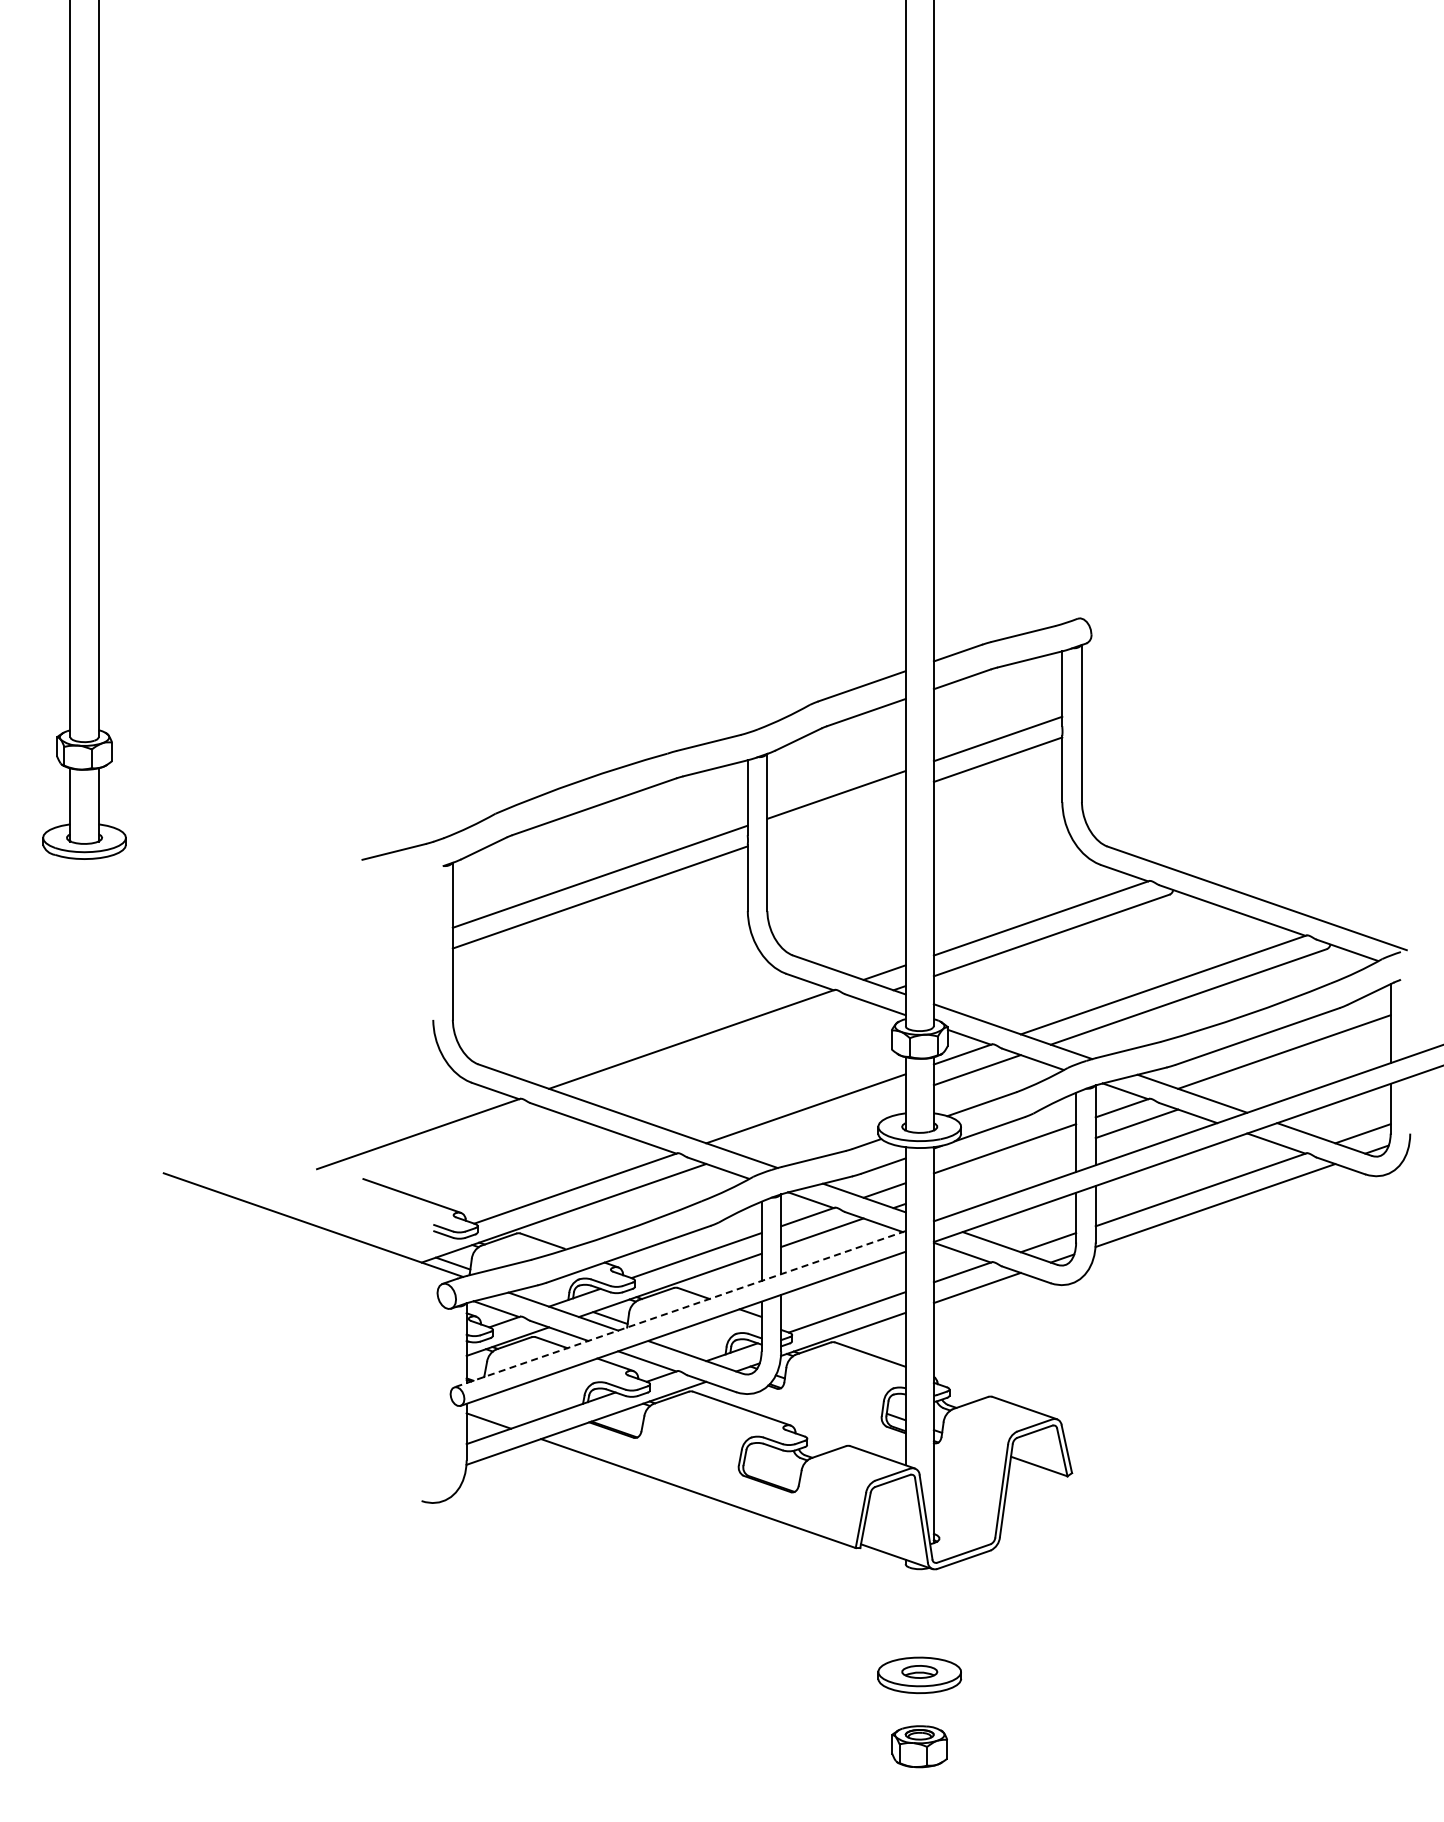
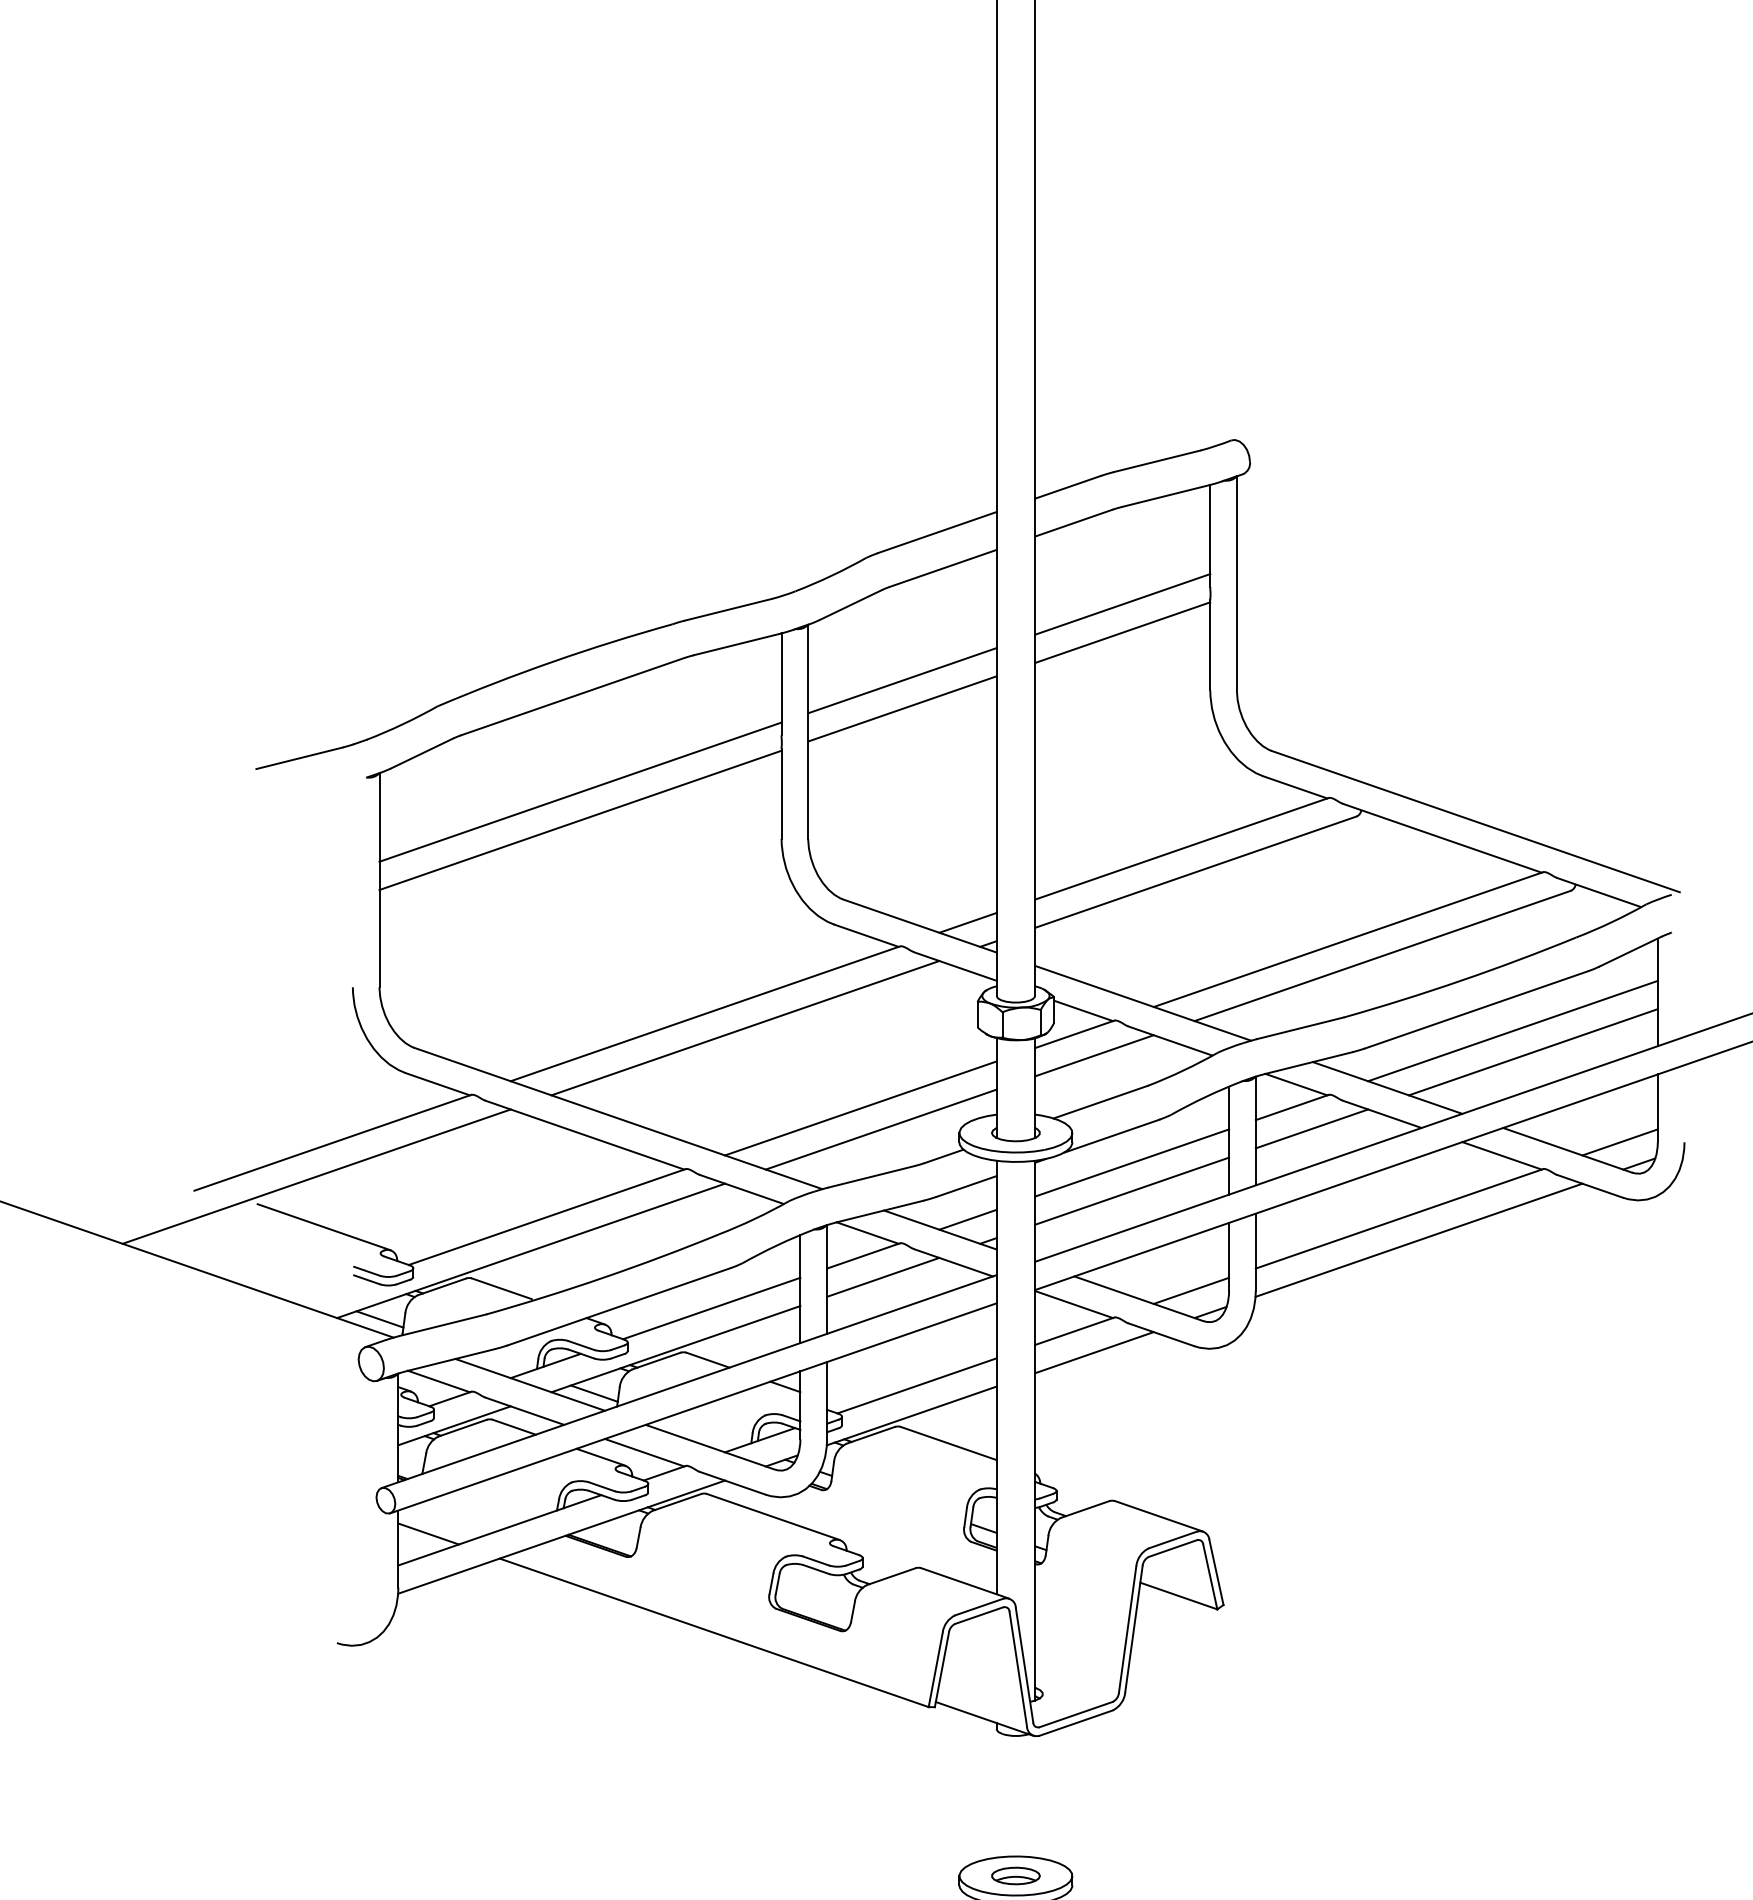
line: (836, 815) -> (902, 708), added
line: (720, 1049) -> (744, 1027), added
line: (1299, 1067) -> (1533, 1052), added
line: (820, 1123) -> (880, 1128), added
line: (406, 1158) -> (316, 1176), added
line: (1004, 1169) -> (1131, 1191), added
line: (679, 1309) -> (688, 1381), dashed -> solid

